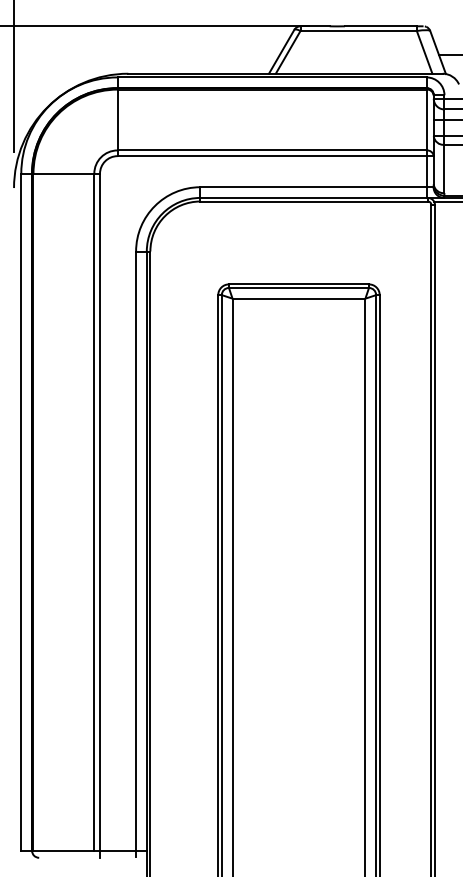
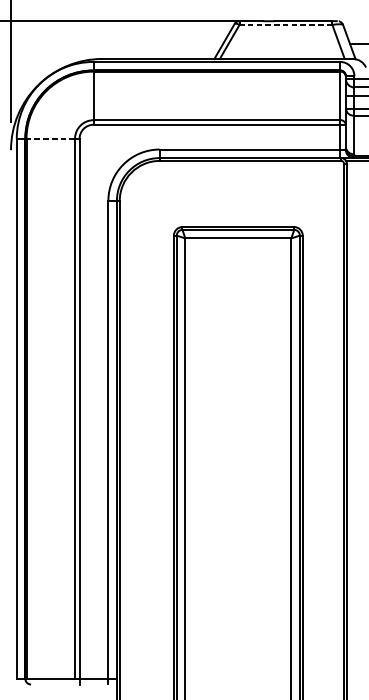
line: (358, 31) -> (285, 25), solid -> dashed
line: (63, 173) -> (50, 138), solid -> dashed

